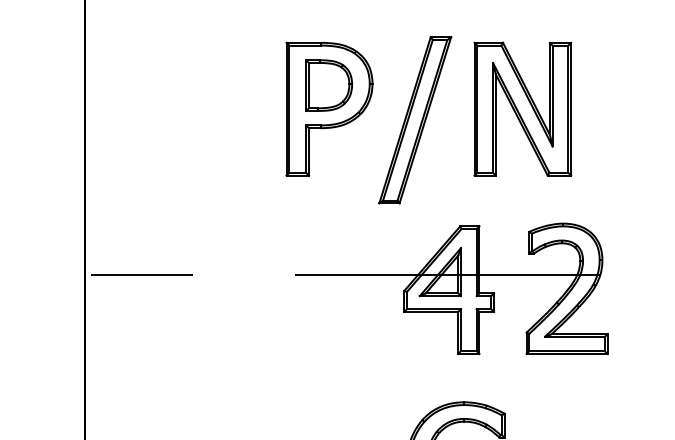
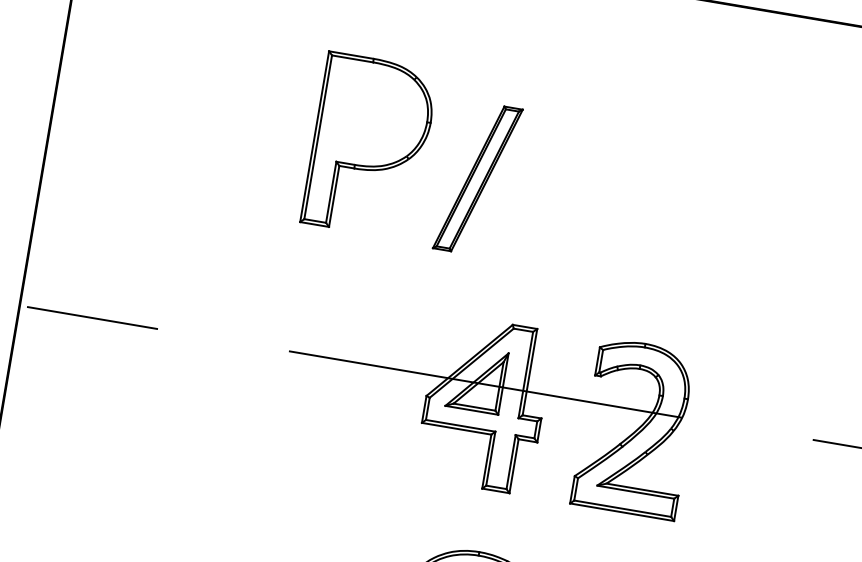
part: (328, 85) -> (373, 115), removed
part: (522, 108) -> (618, 187), removed
part: (415, 120) -> (478, 179), size x0.7

